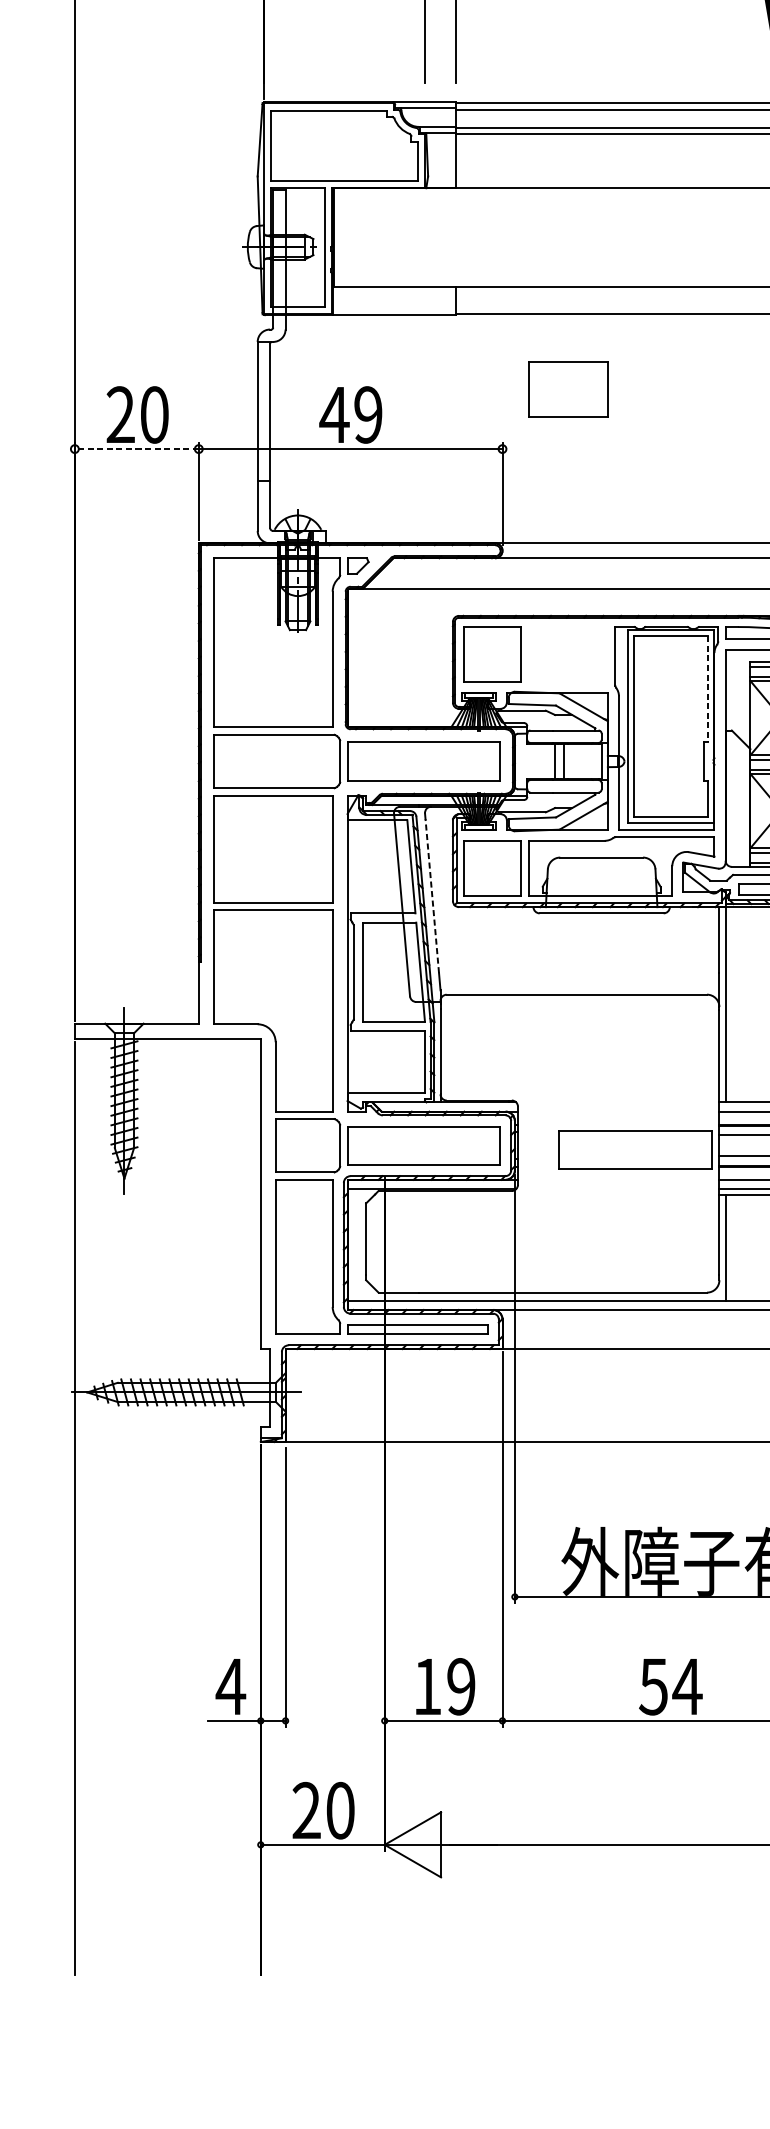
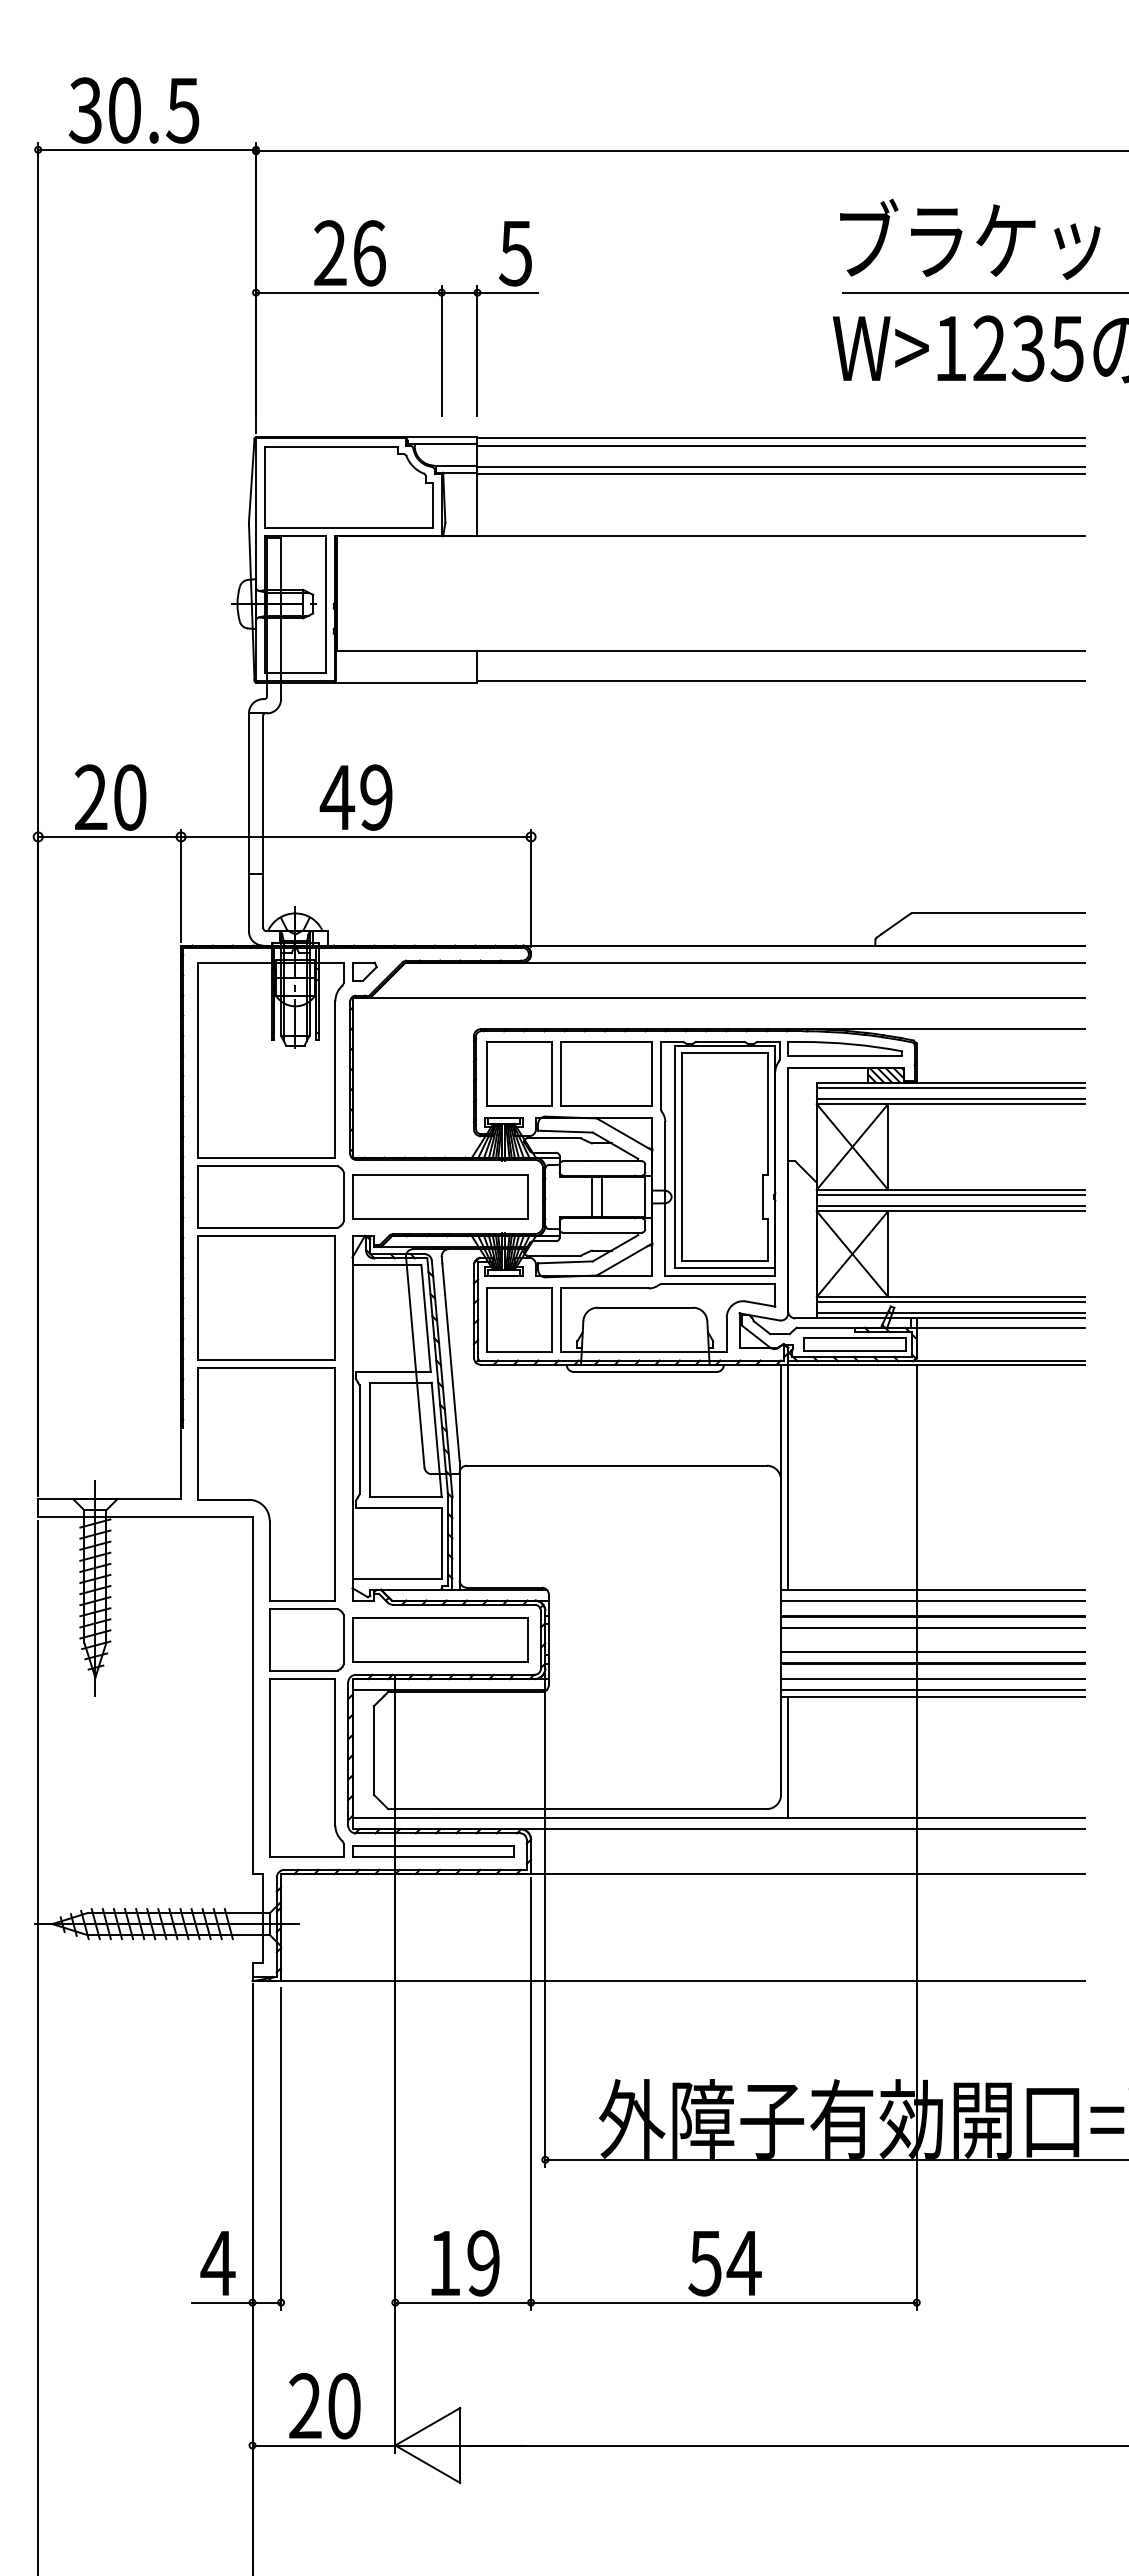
part: (567, 388) -> (606, 1073), moved
line: (136, 448) -> (109, 836), dashed -> solid
line: (708, 689) -> (768, 1114), dashed -> solid
line: (432, 895) -> (450, 1351), dashed -> solid
part: (635, 1149) -> (684, 1644), removed

